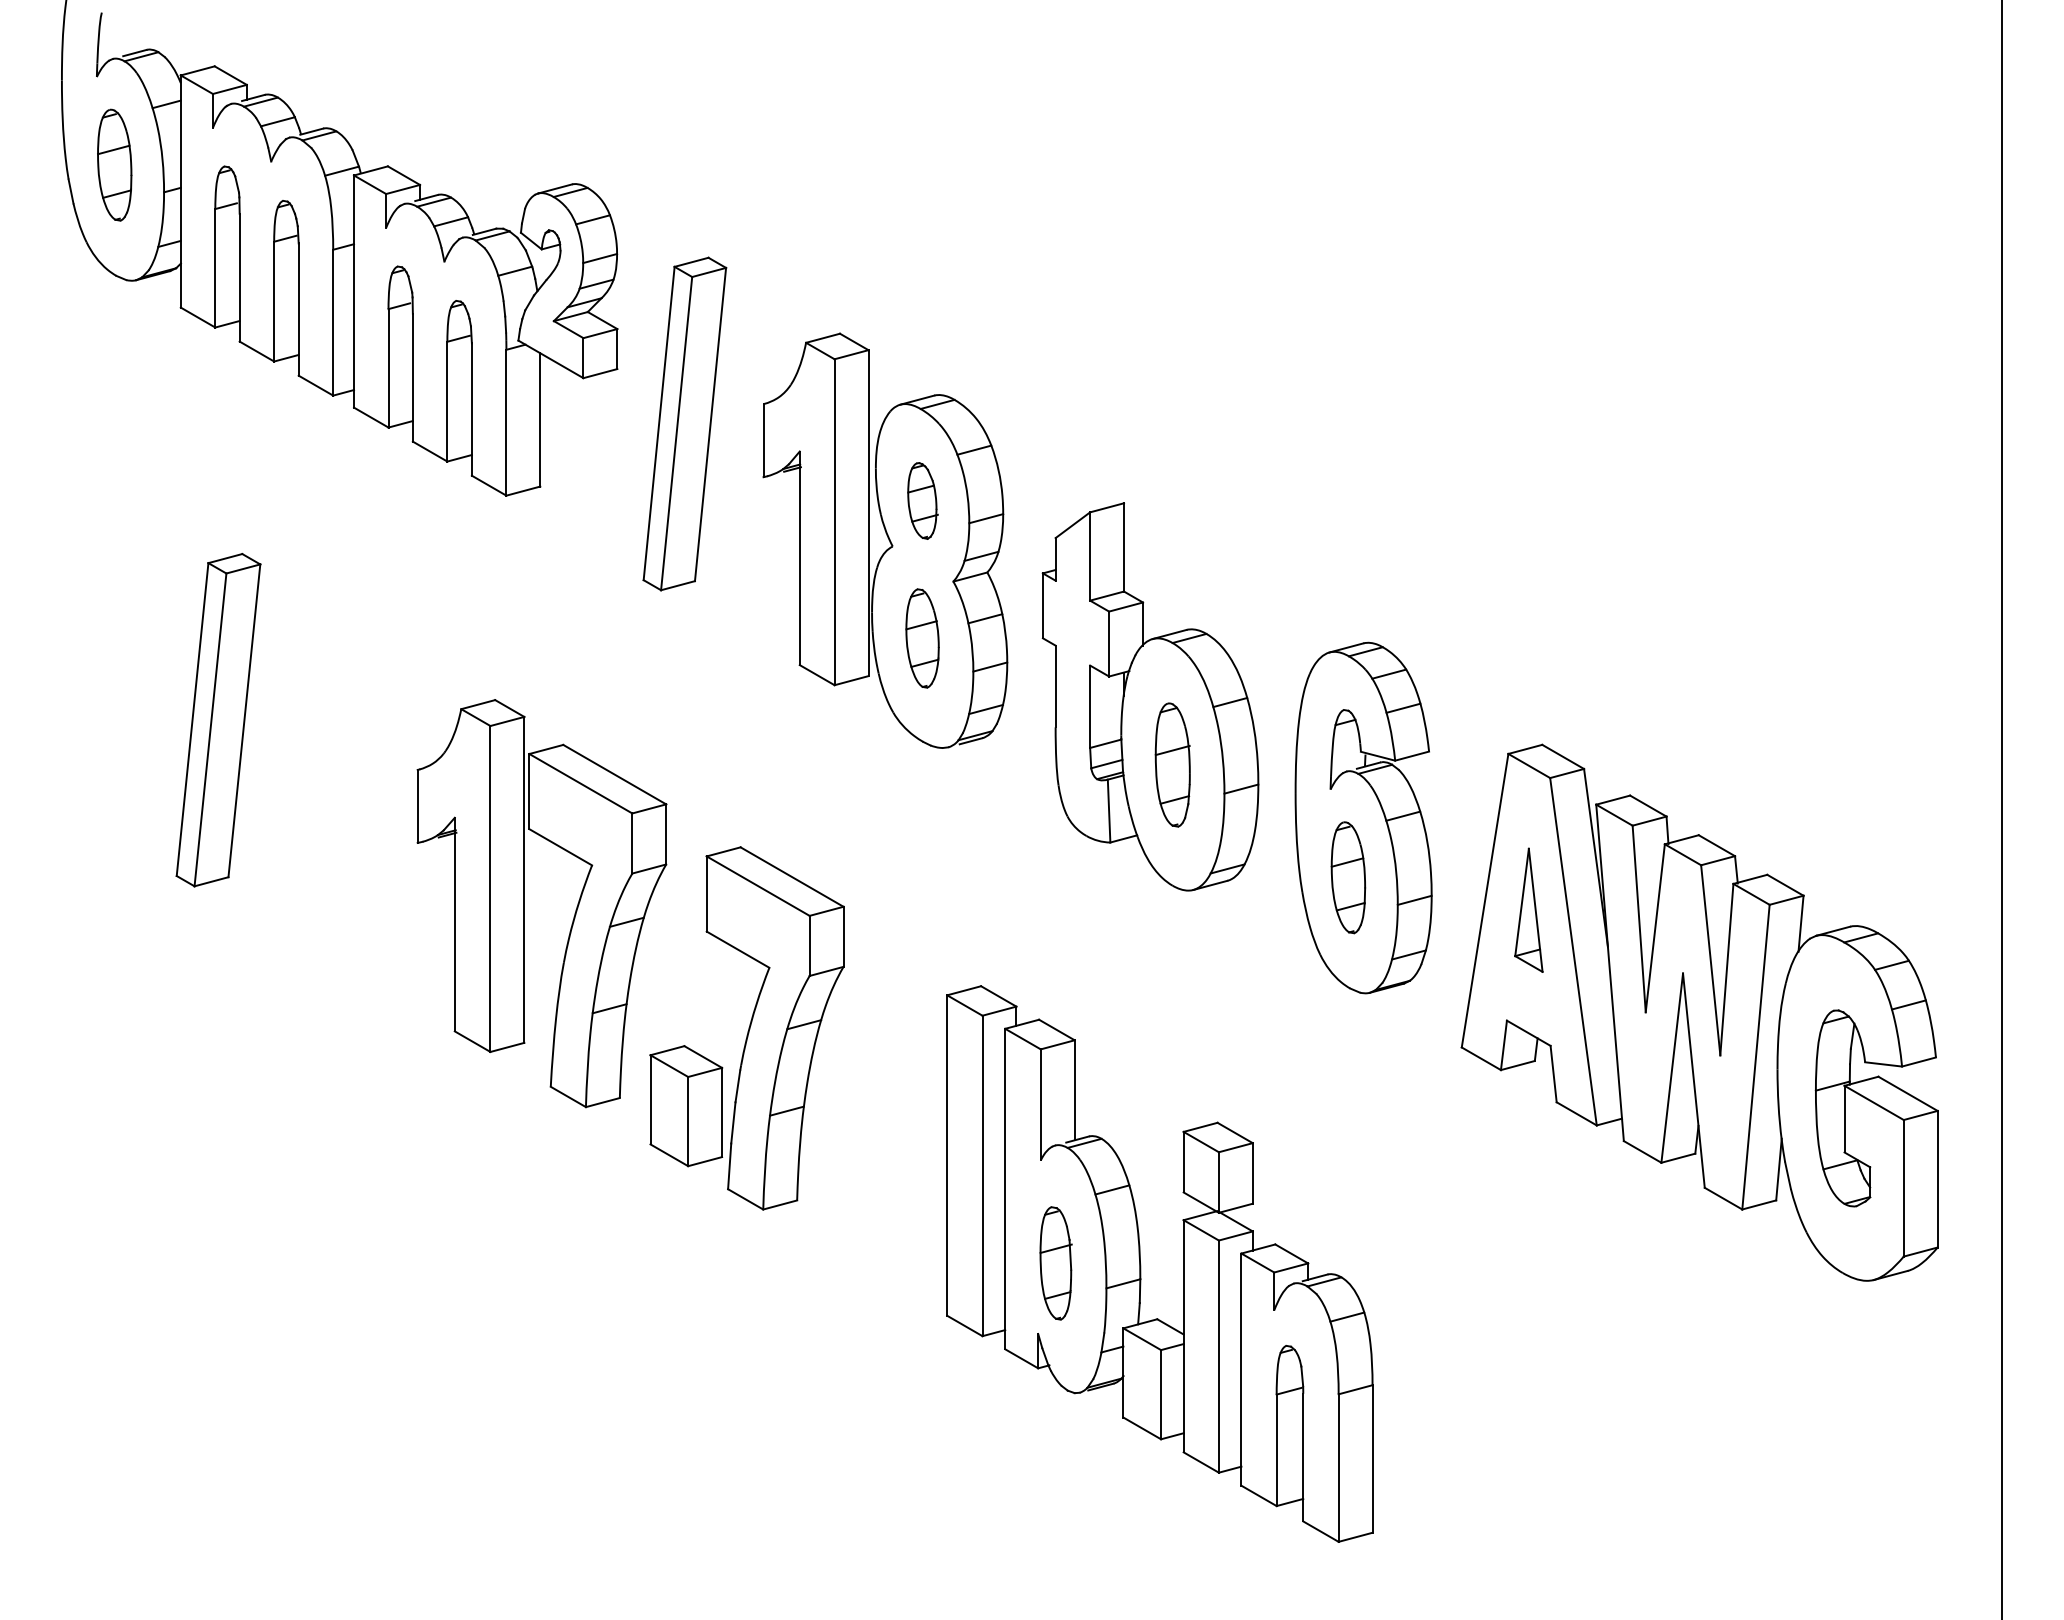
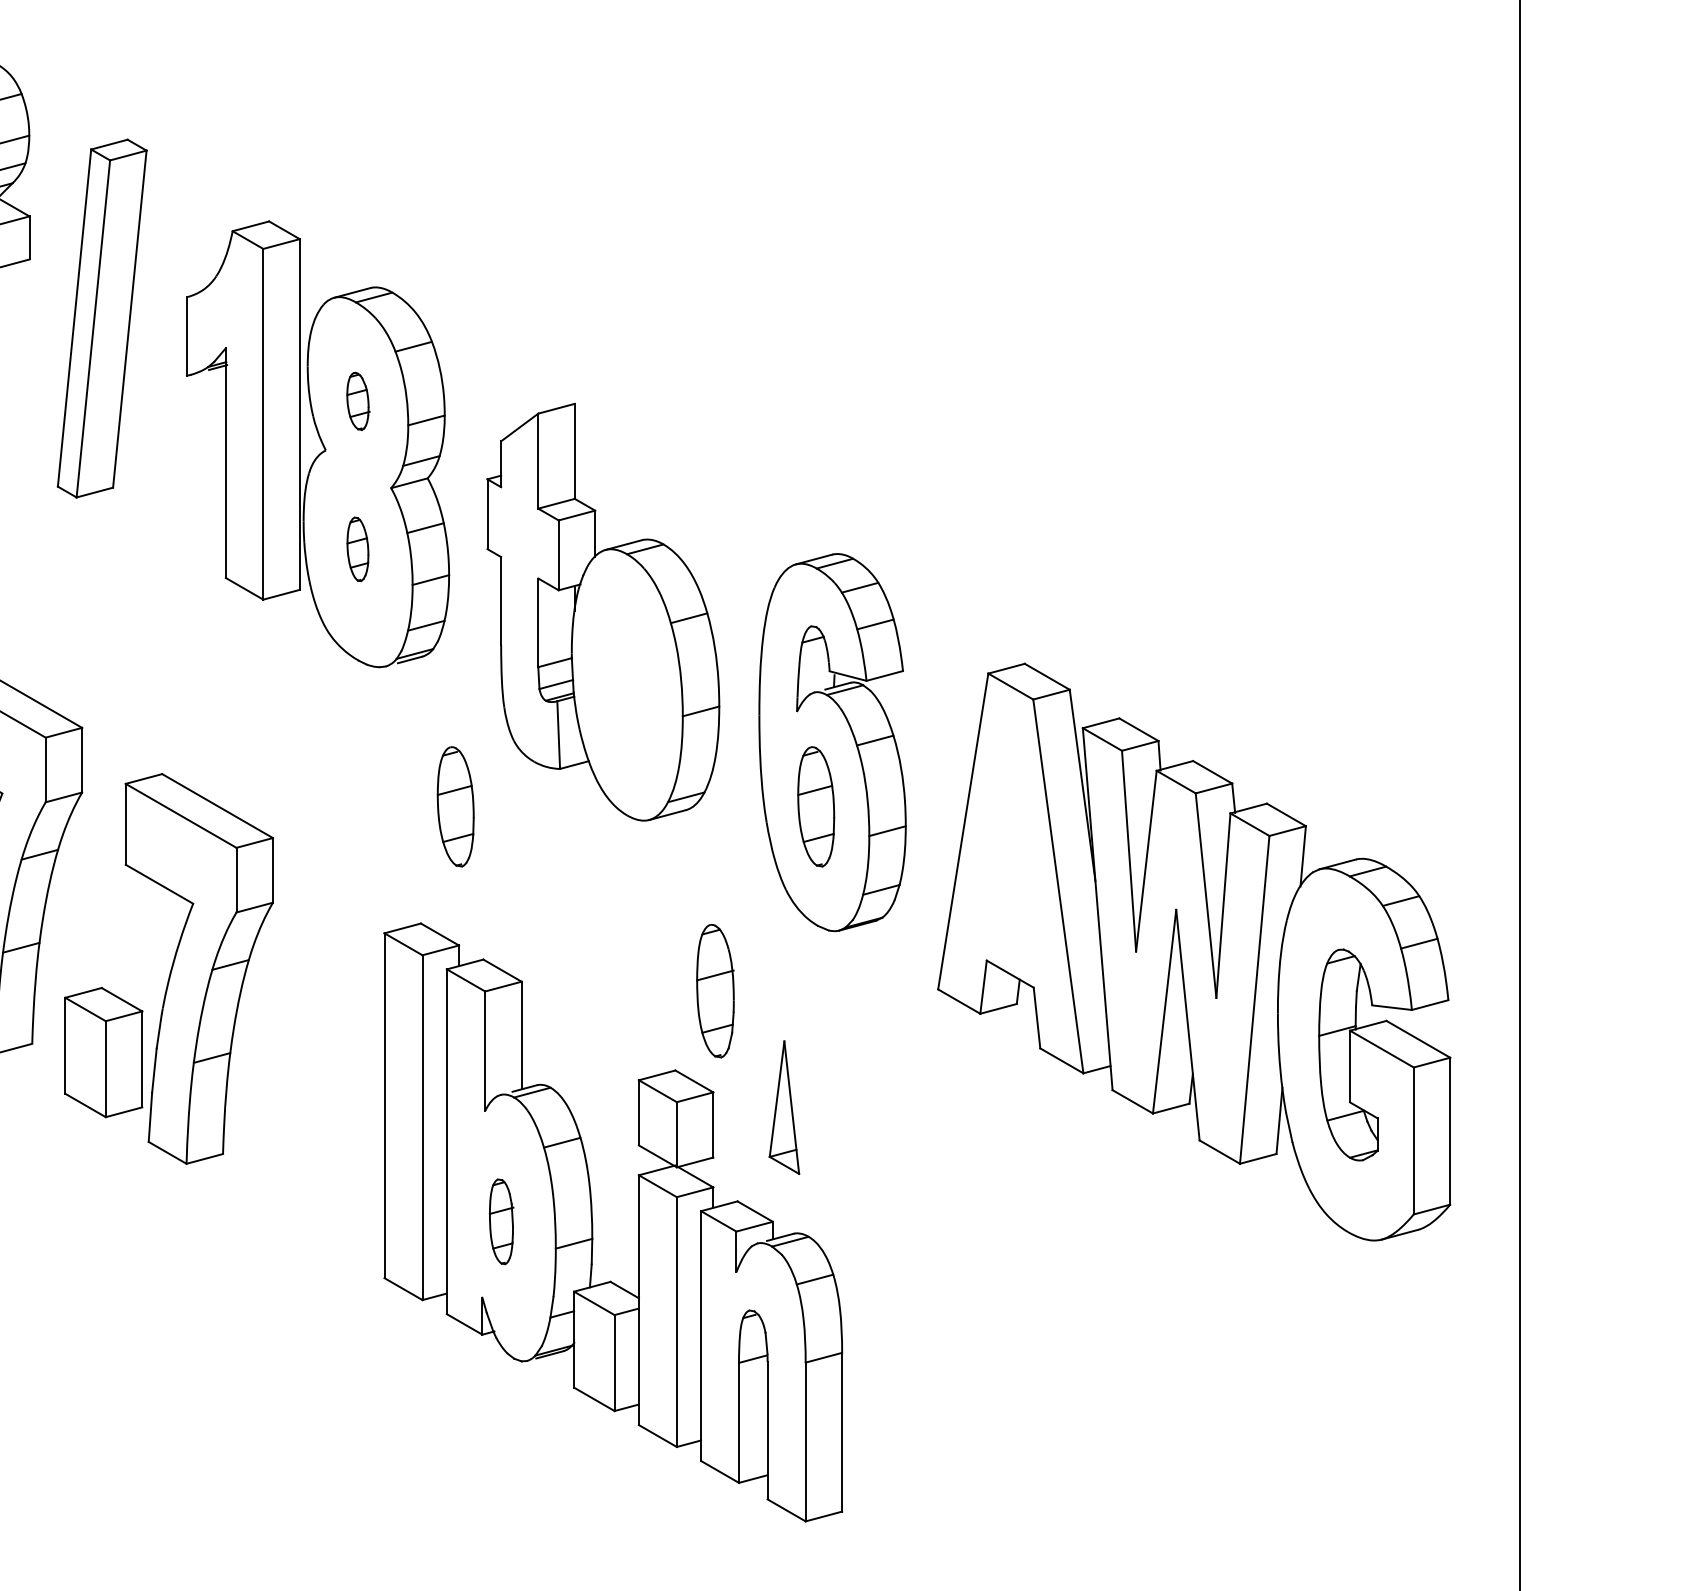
part: (922, 500) -> (357, 400), size x0.7
part: (922, 638) -> (357, 549), size x0.6
part: (1172, 764) -> (715, 990), moved
part: (1013, 877) -> (455, 806), added
part: (1528, 909) -> (784, 1106), moved
part: (1055, 1263) -> (501, 1221), size x0.7

